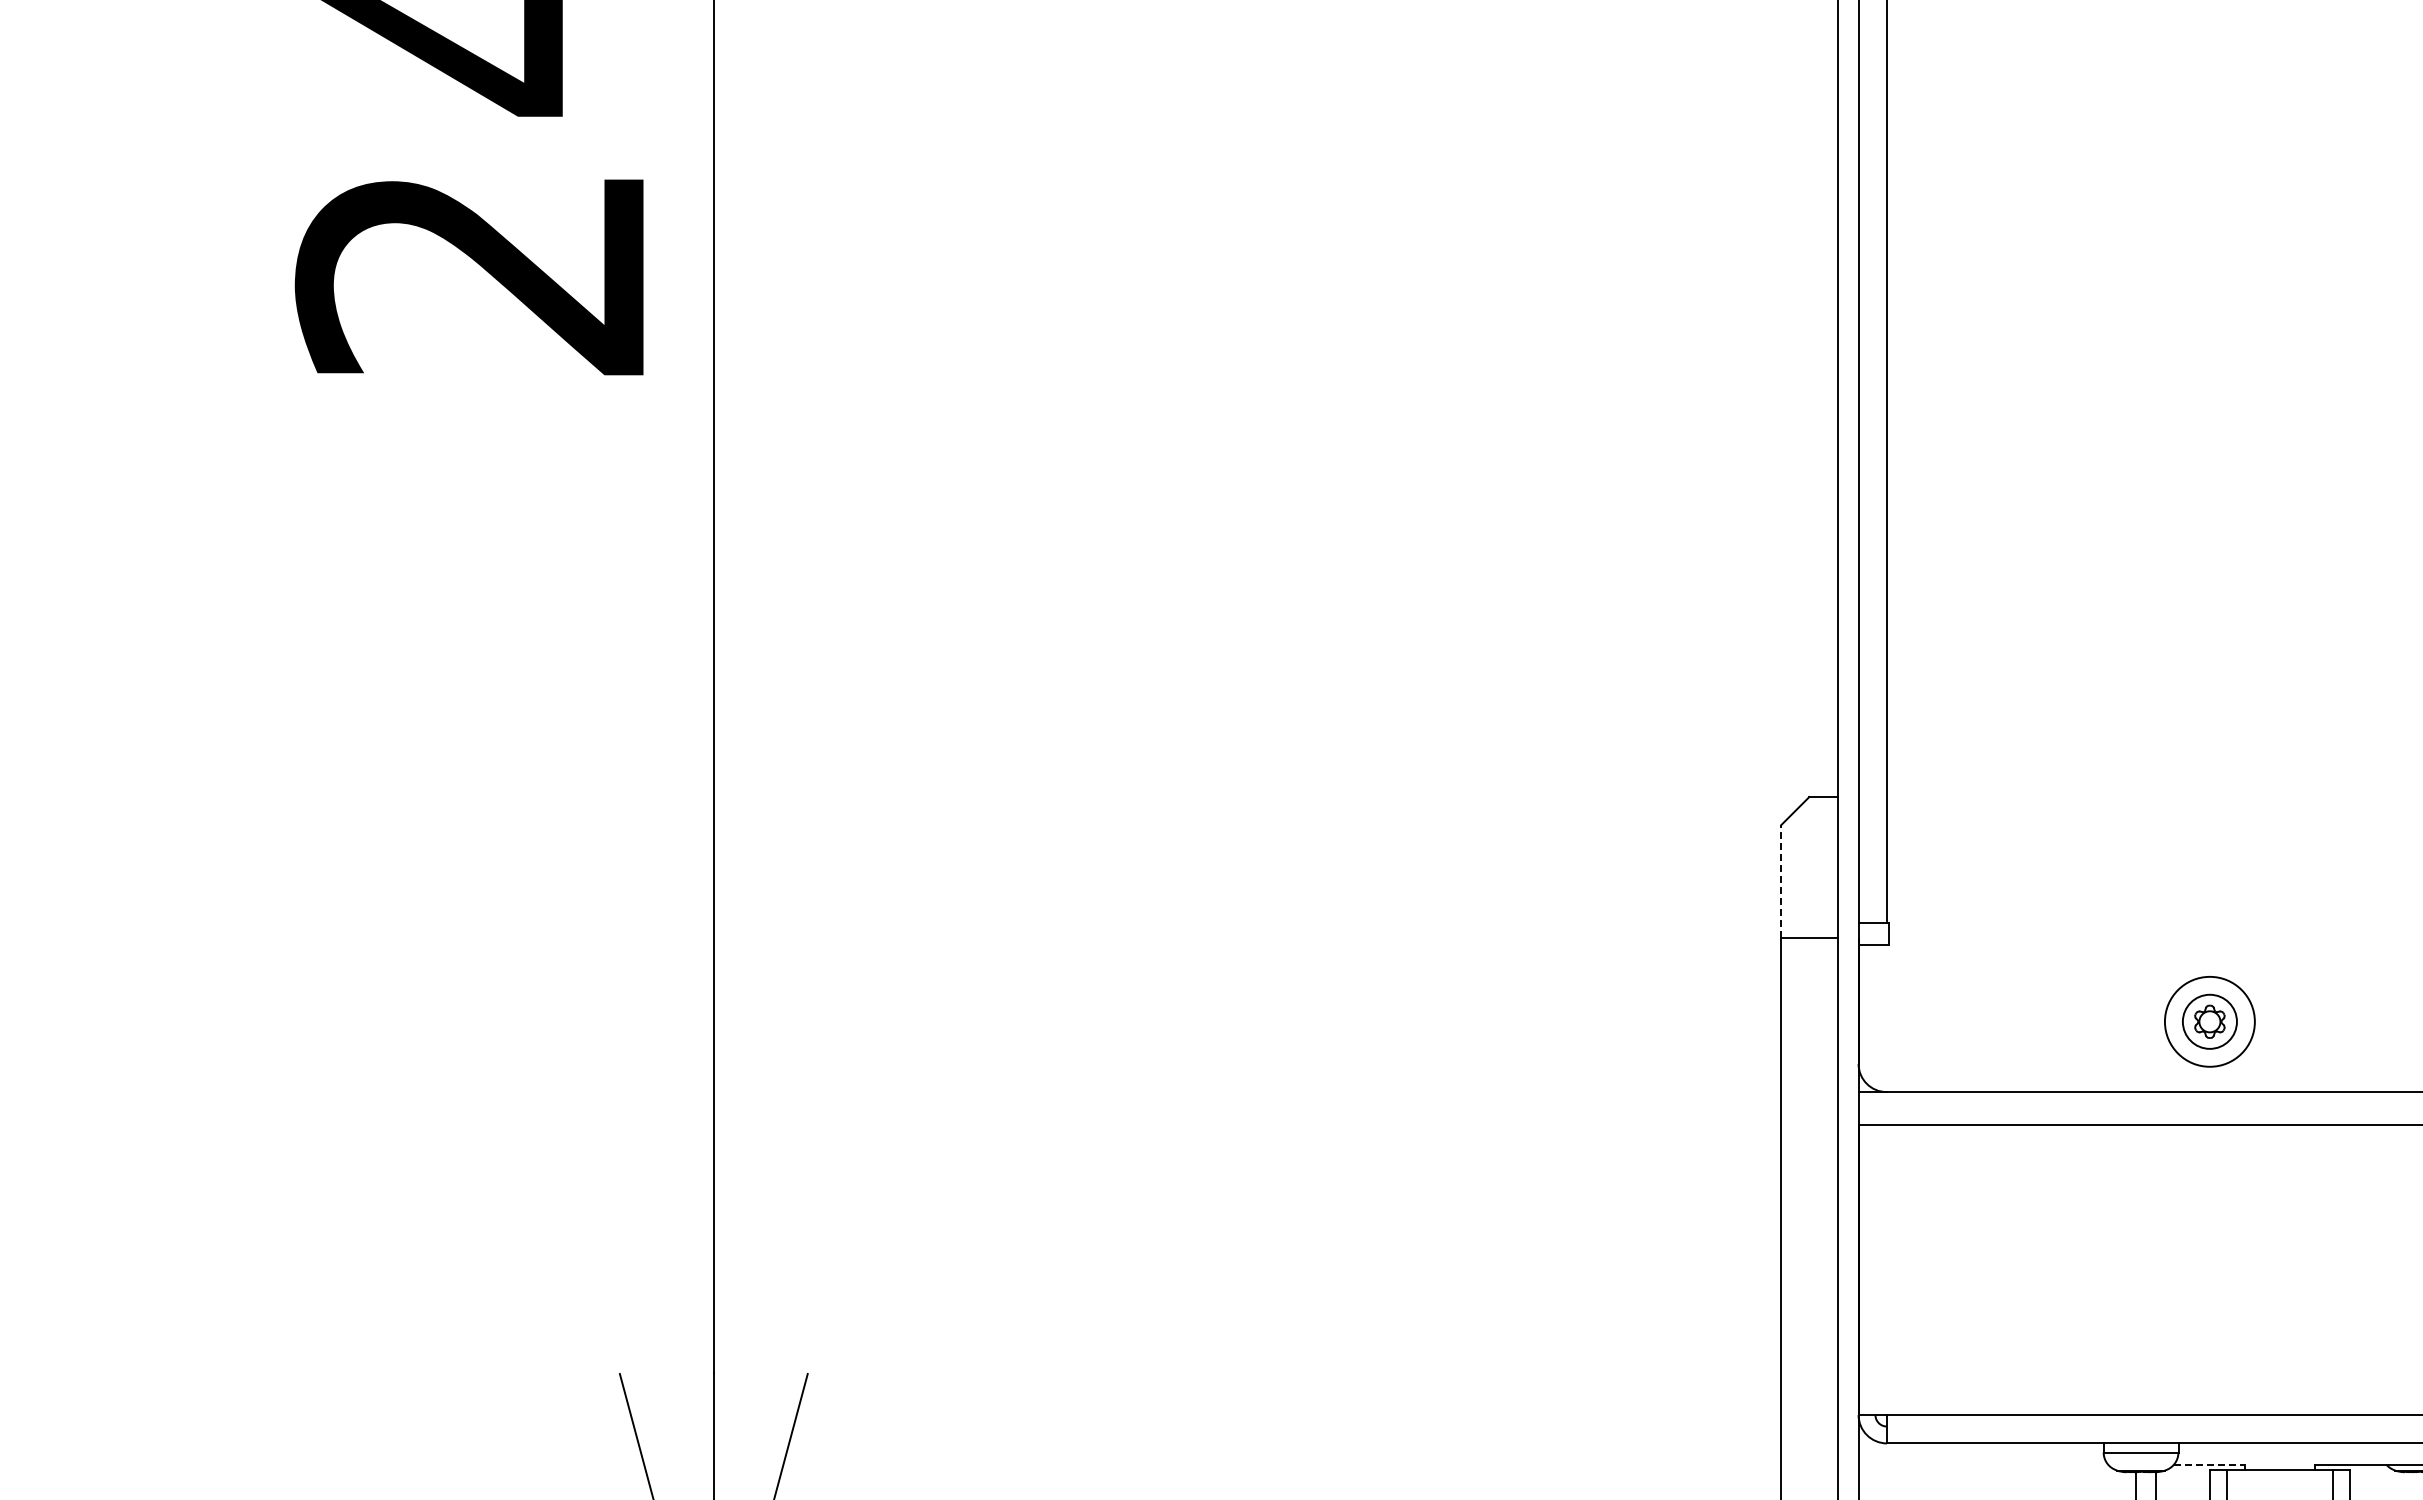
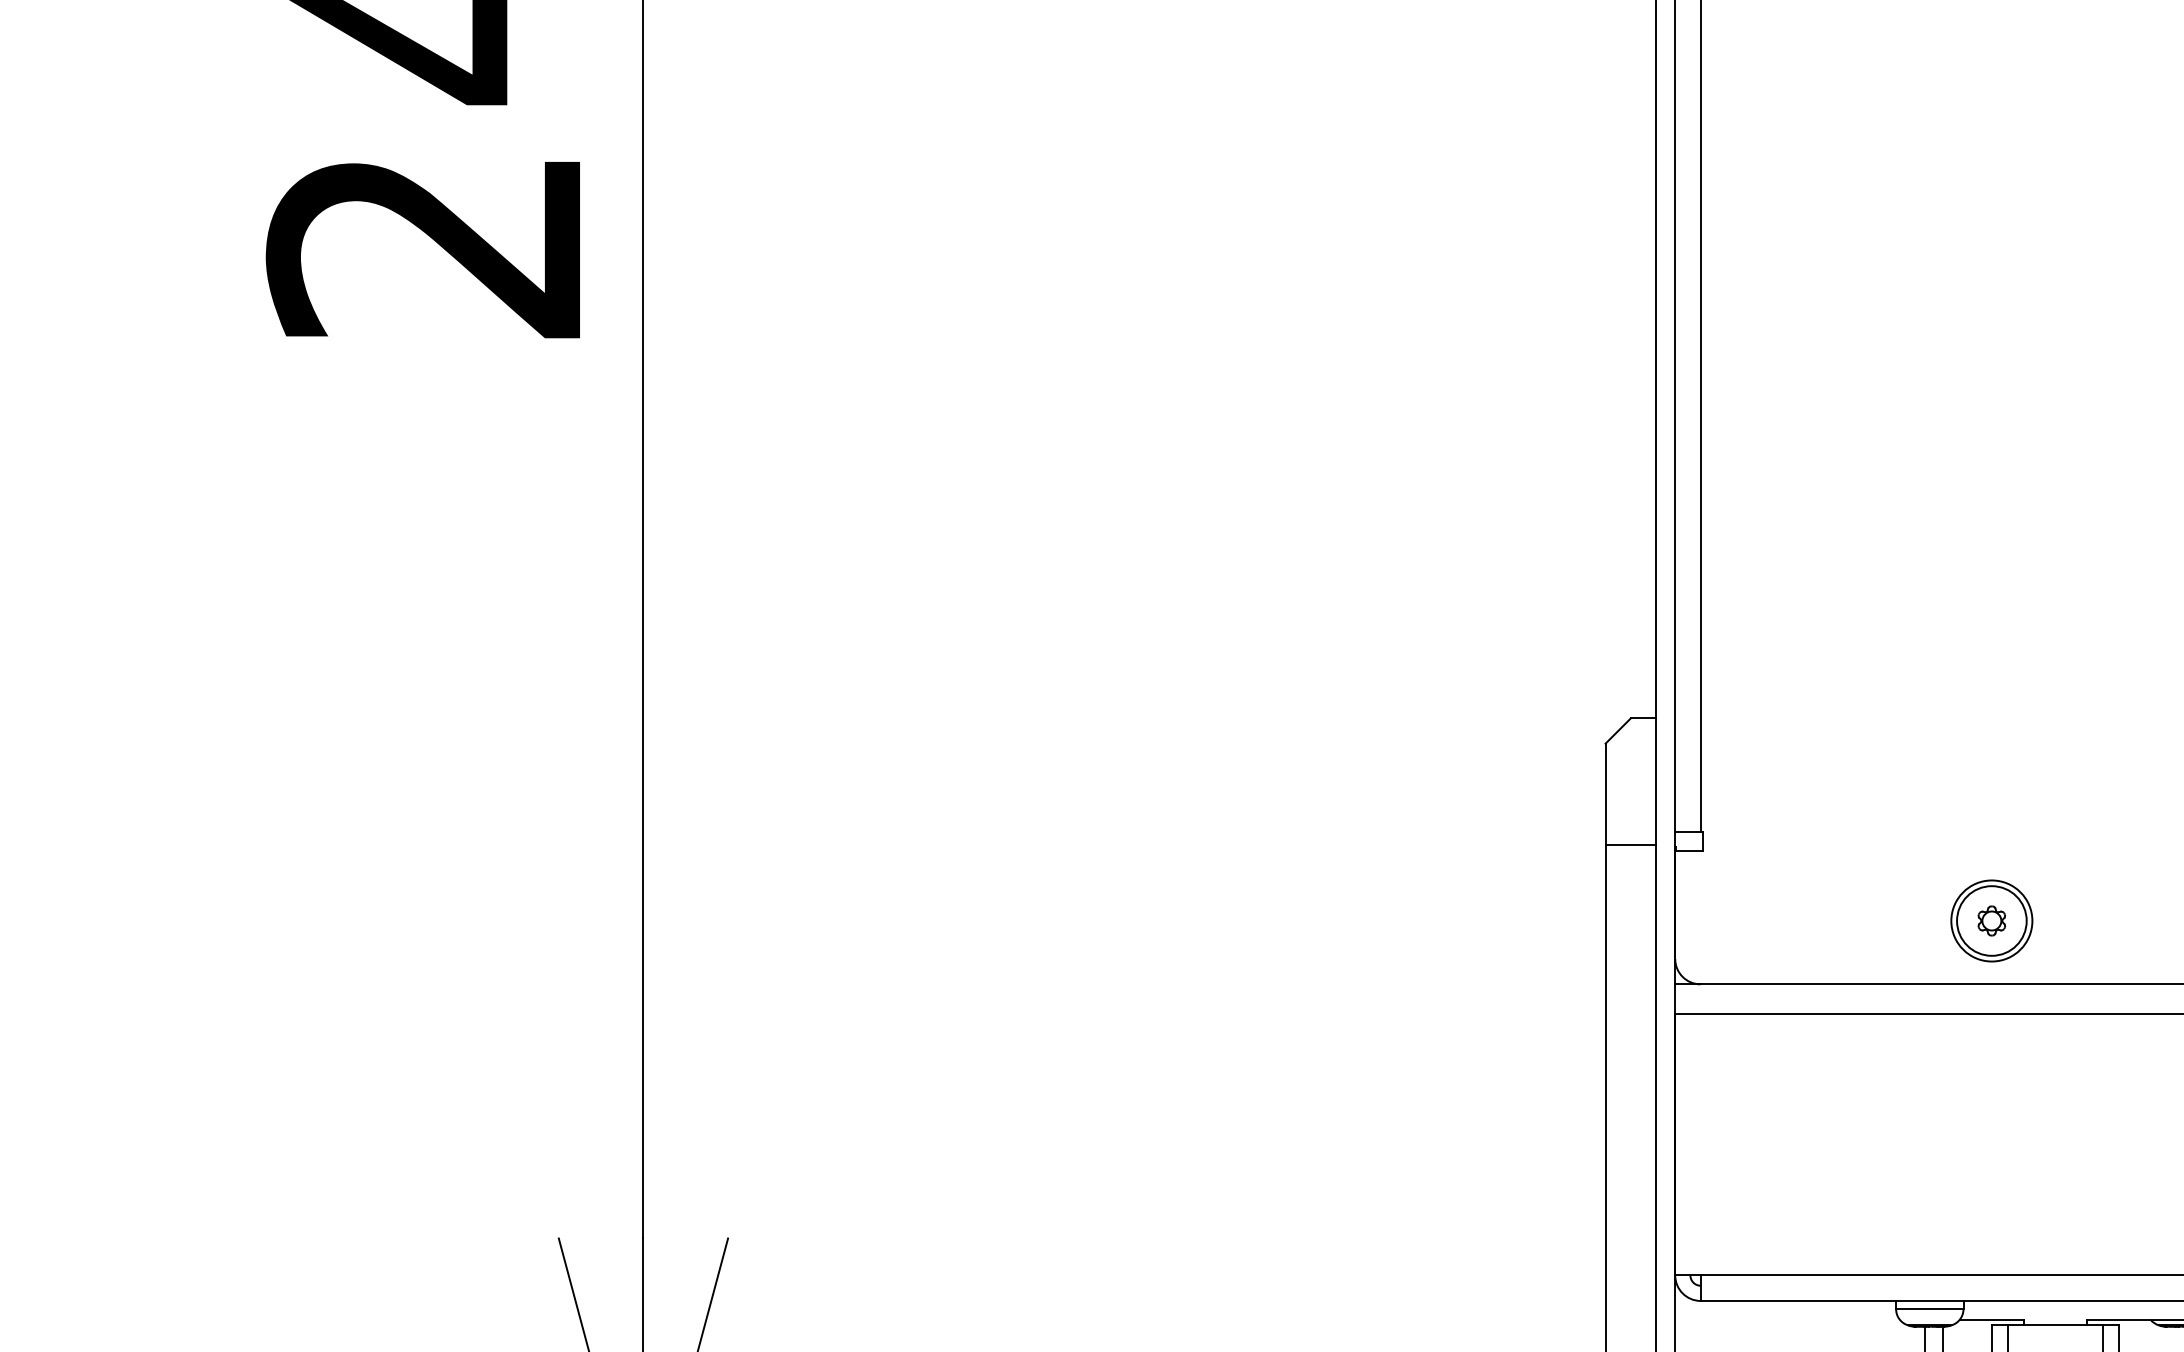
line: (1781, 880) -> (1605, 793), dashed -> solid
circle: (2209, 1021) -> (1991, 920), size x1.43
line: (2210, 1464) -> (1992, 1319), dashed -> solid

